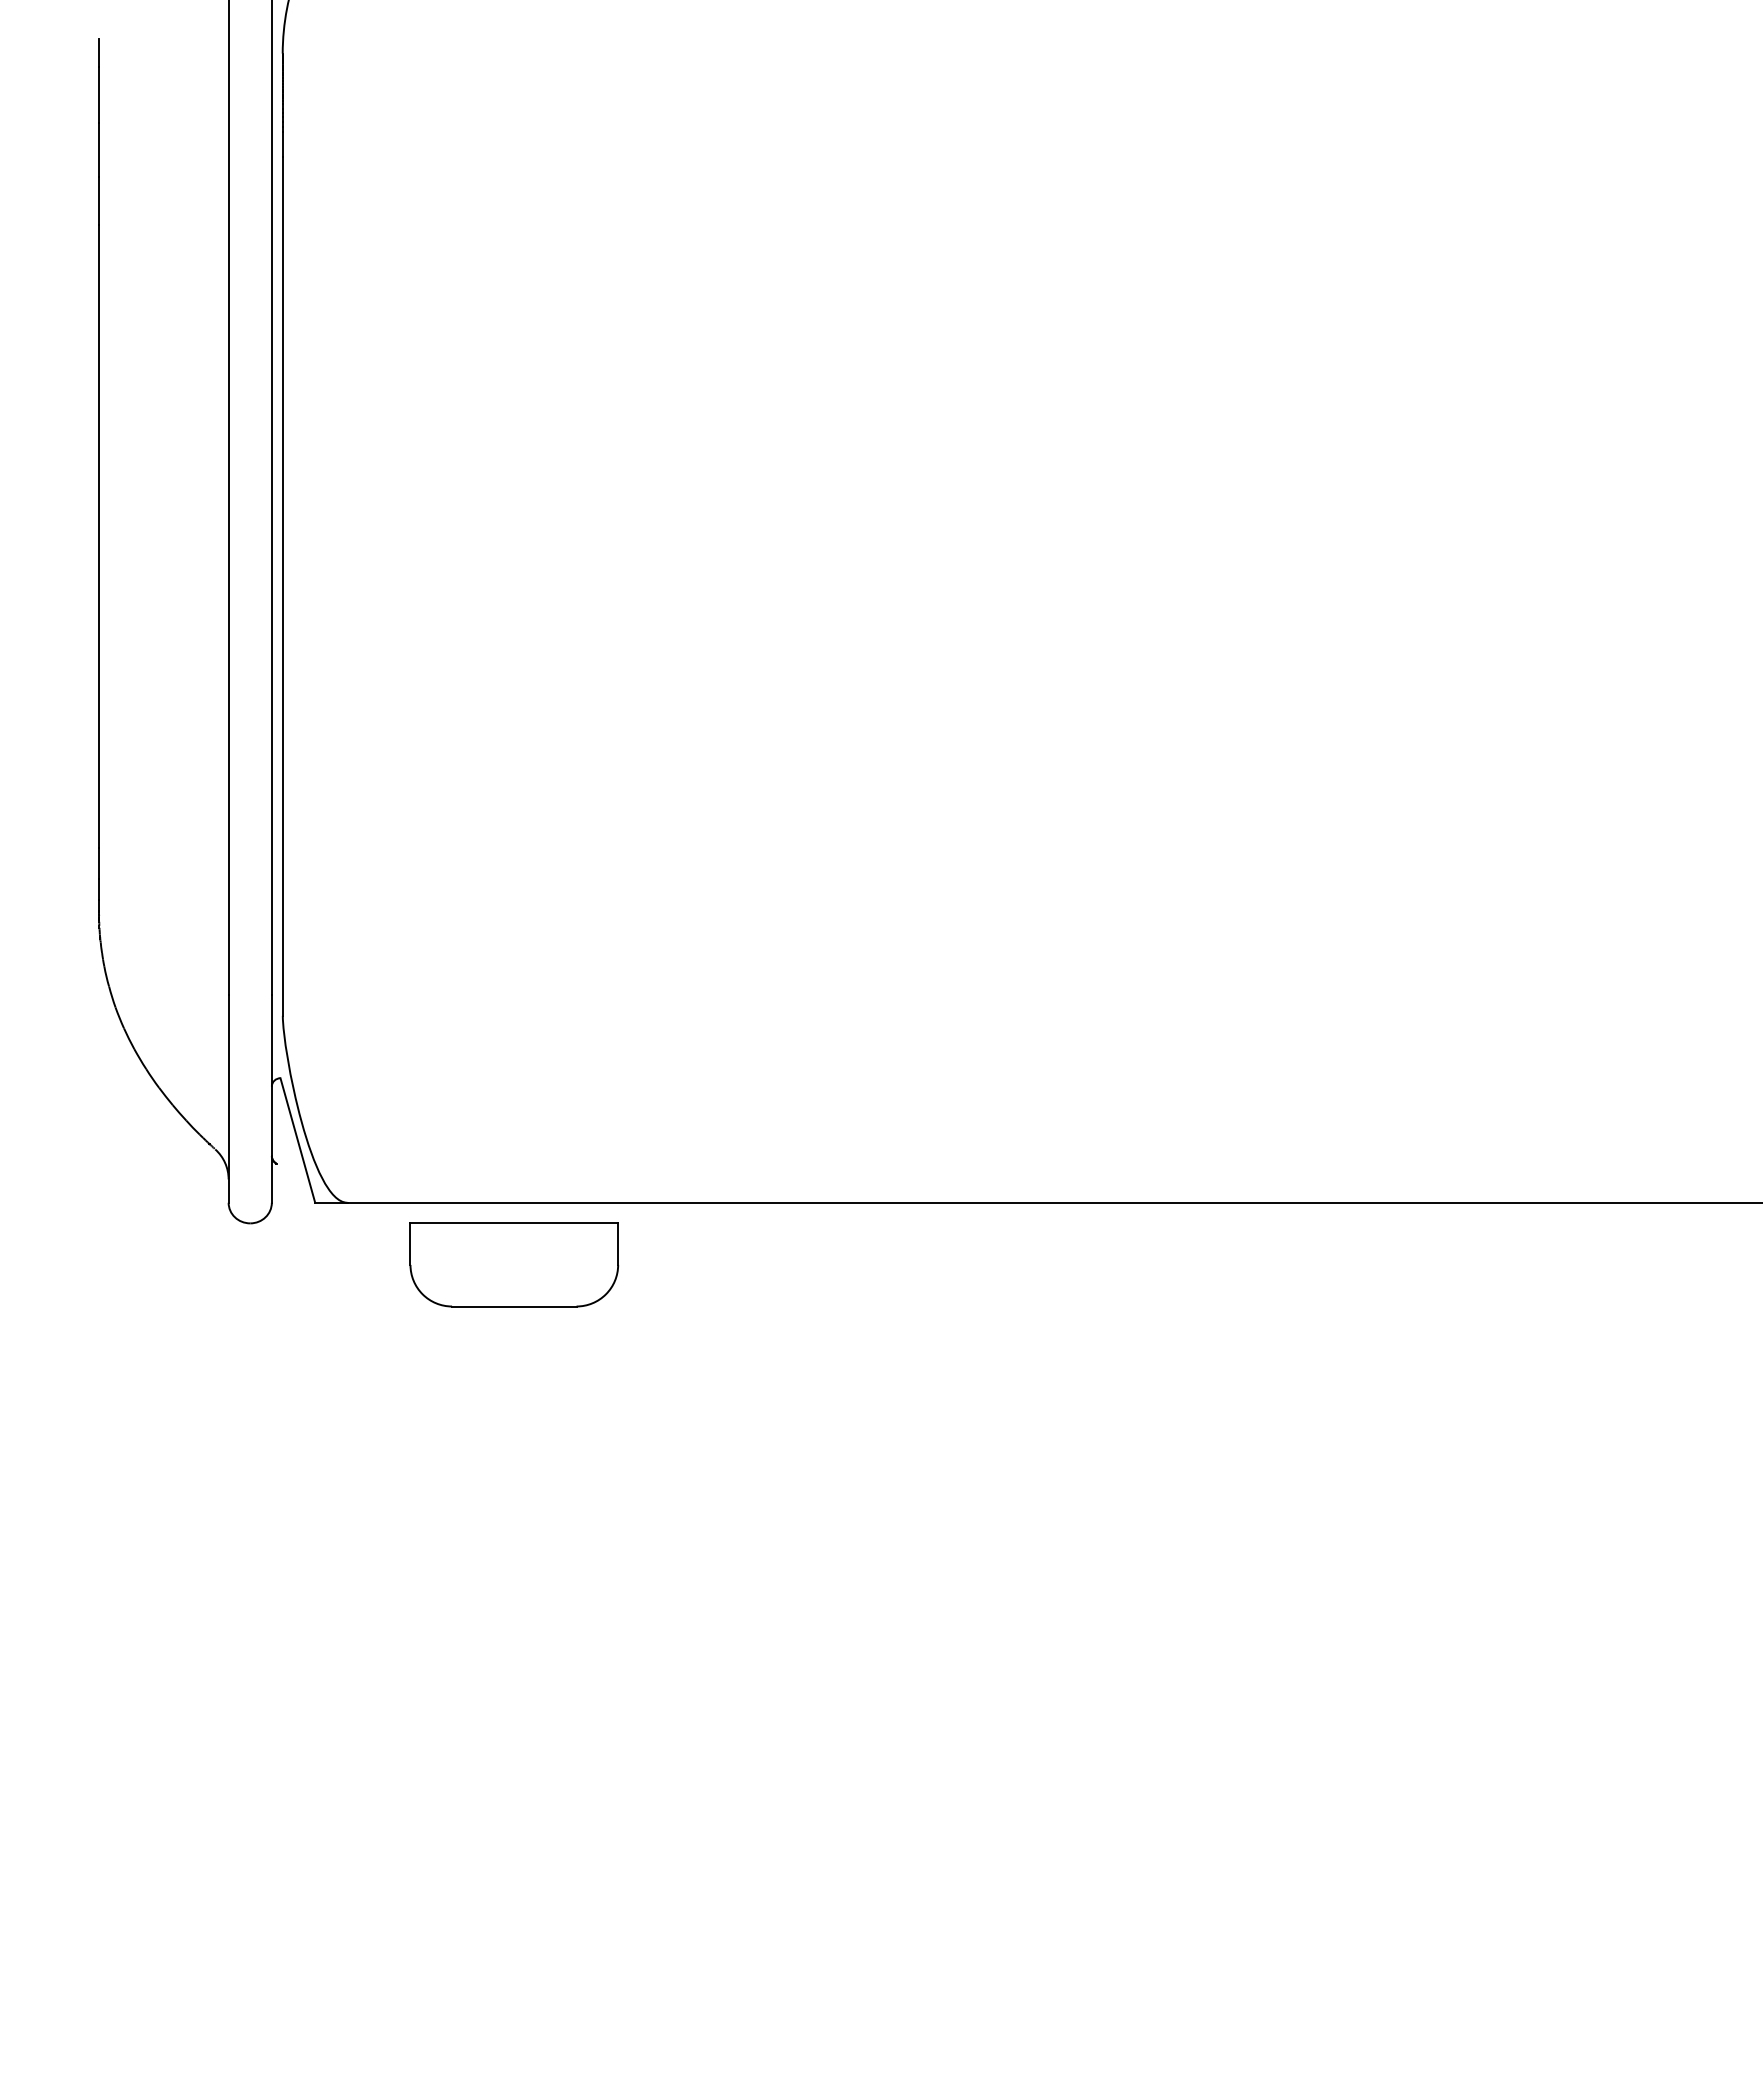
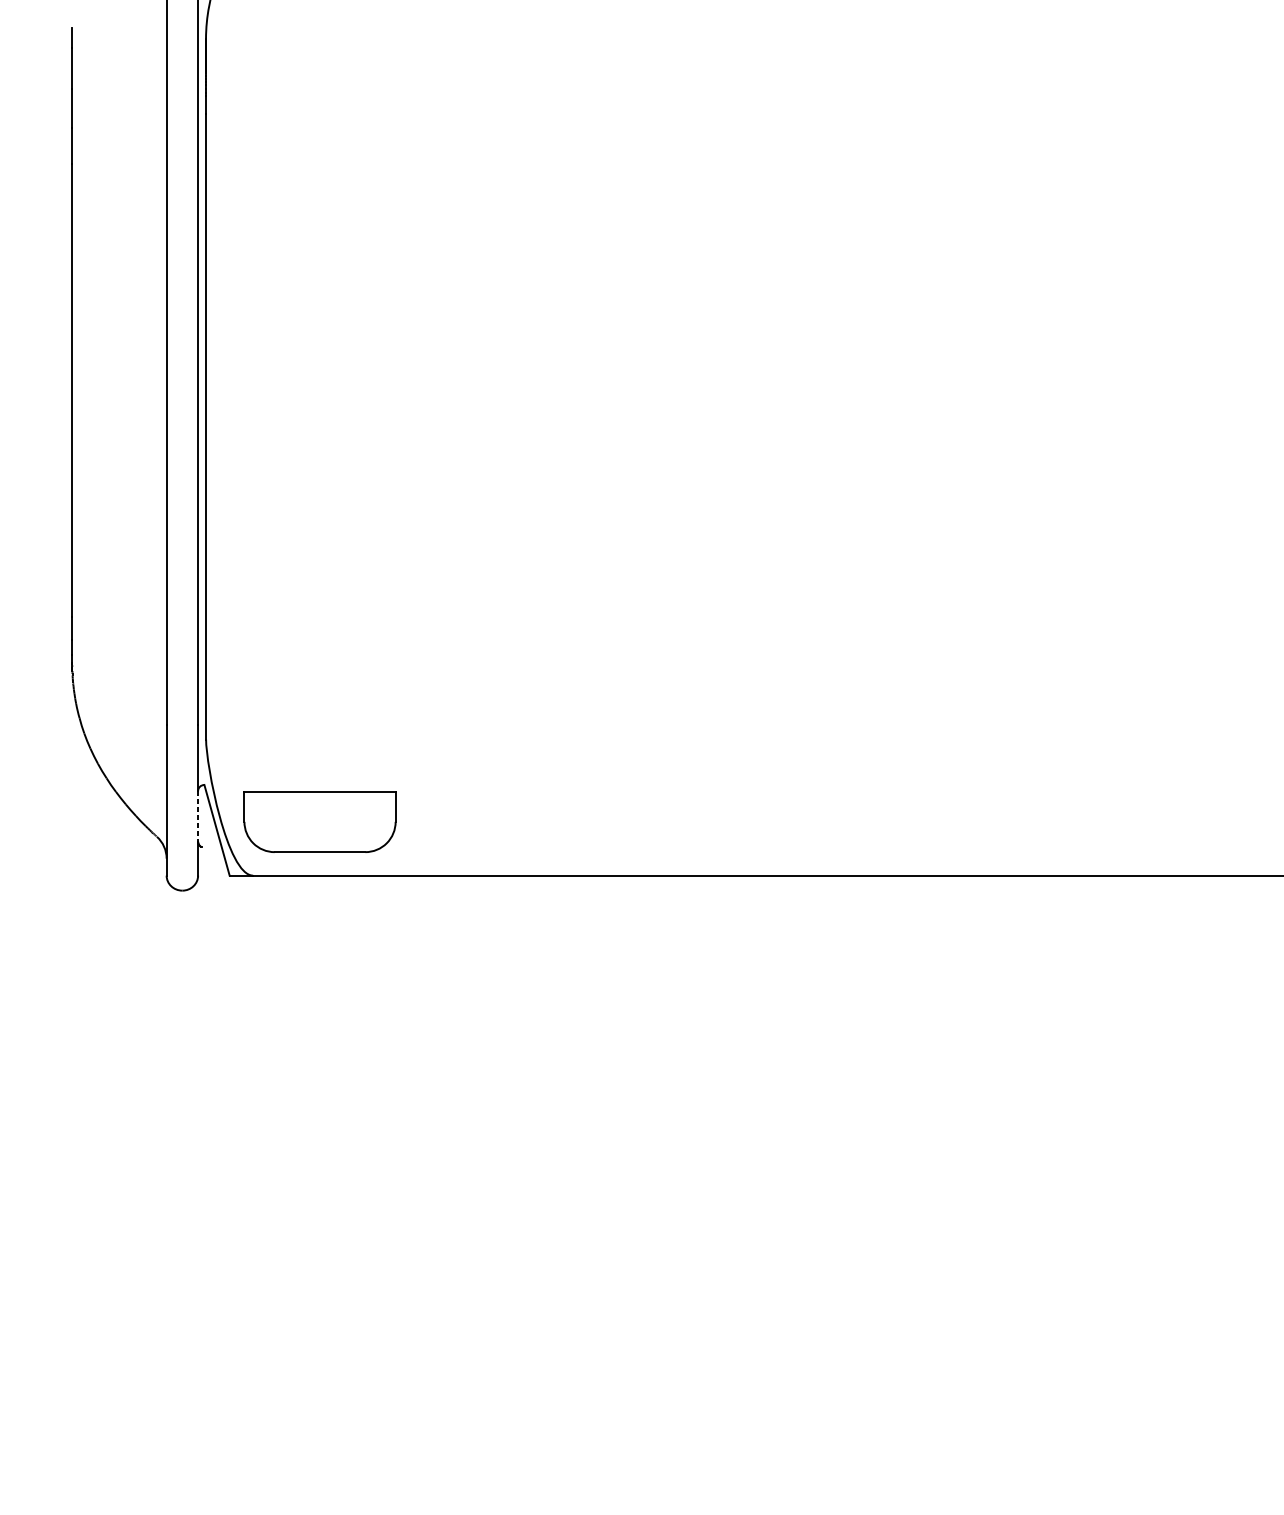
line: (271, 1121) -> (197, 816), solid -> dashed
part: (513, 1264) -> (319, 821), moved

